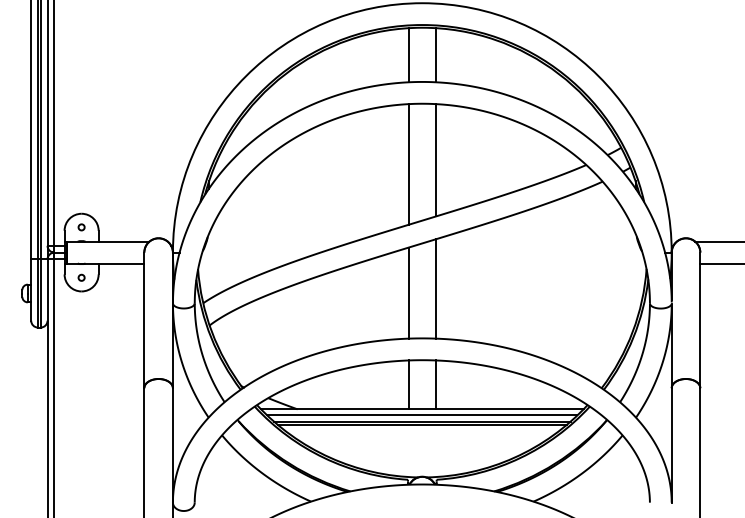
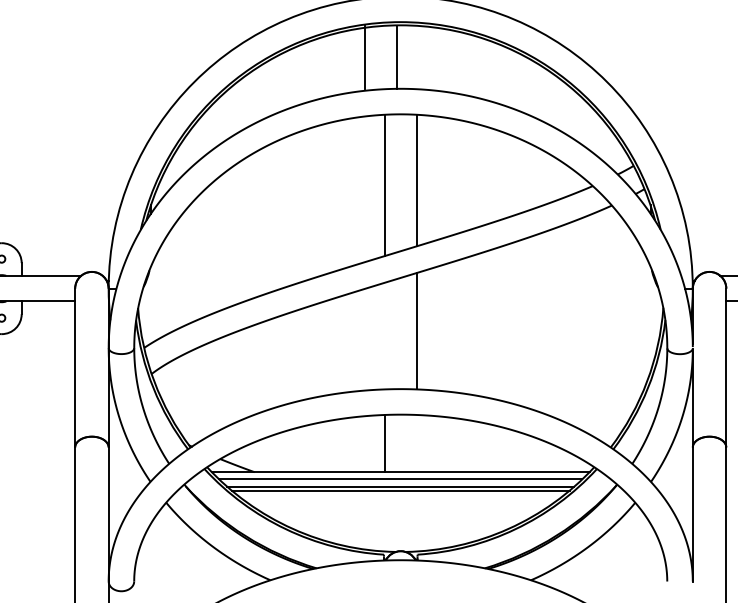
line: (408, 55) -> (364, 57), moved
line: (435, 55) -> (396, 57), moved
line: (408, 292) -> (384, 335), removed
line: (435, 384) -> (416, 443), removed

